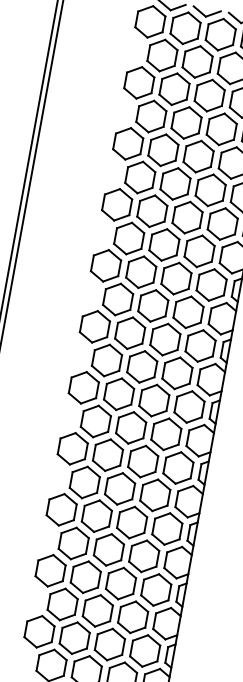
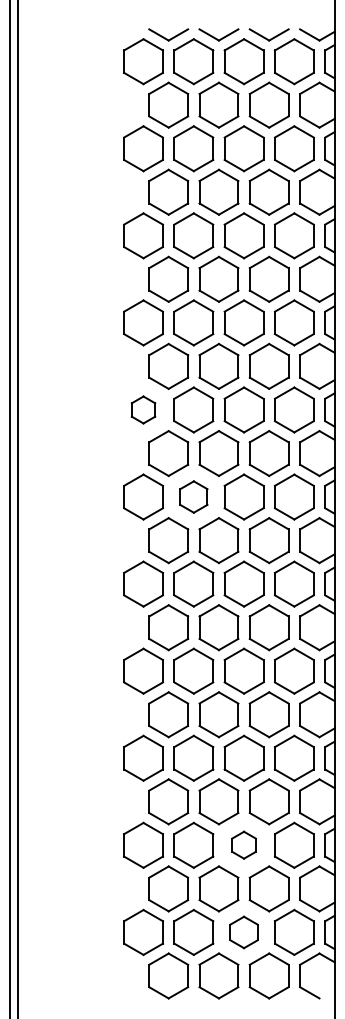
part: (106, 265) -> (143, 409), size x0.6
part: (130, 332) -> (193, 496), size x0.7
part: (120, 582) -> (243, 844), size x0.6
part: (109, 644) -> (243, 932), size x0.7

